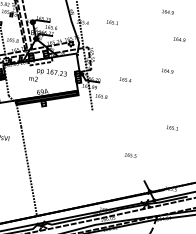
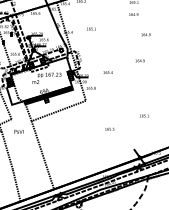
line: (56, 118) -> (58, 110), added
text: (172, 127) -> (144, 115), moved
text: (130, 154) -> (109, 128), moved

